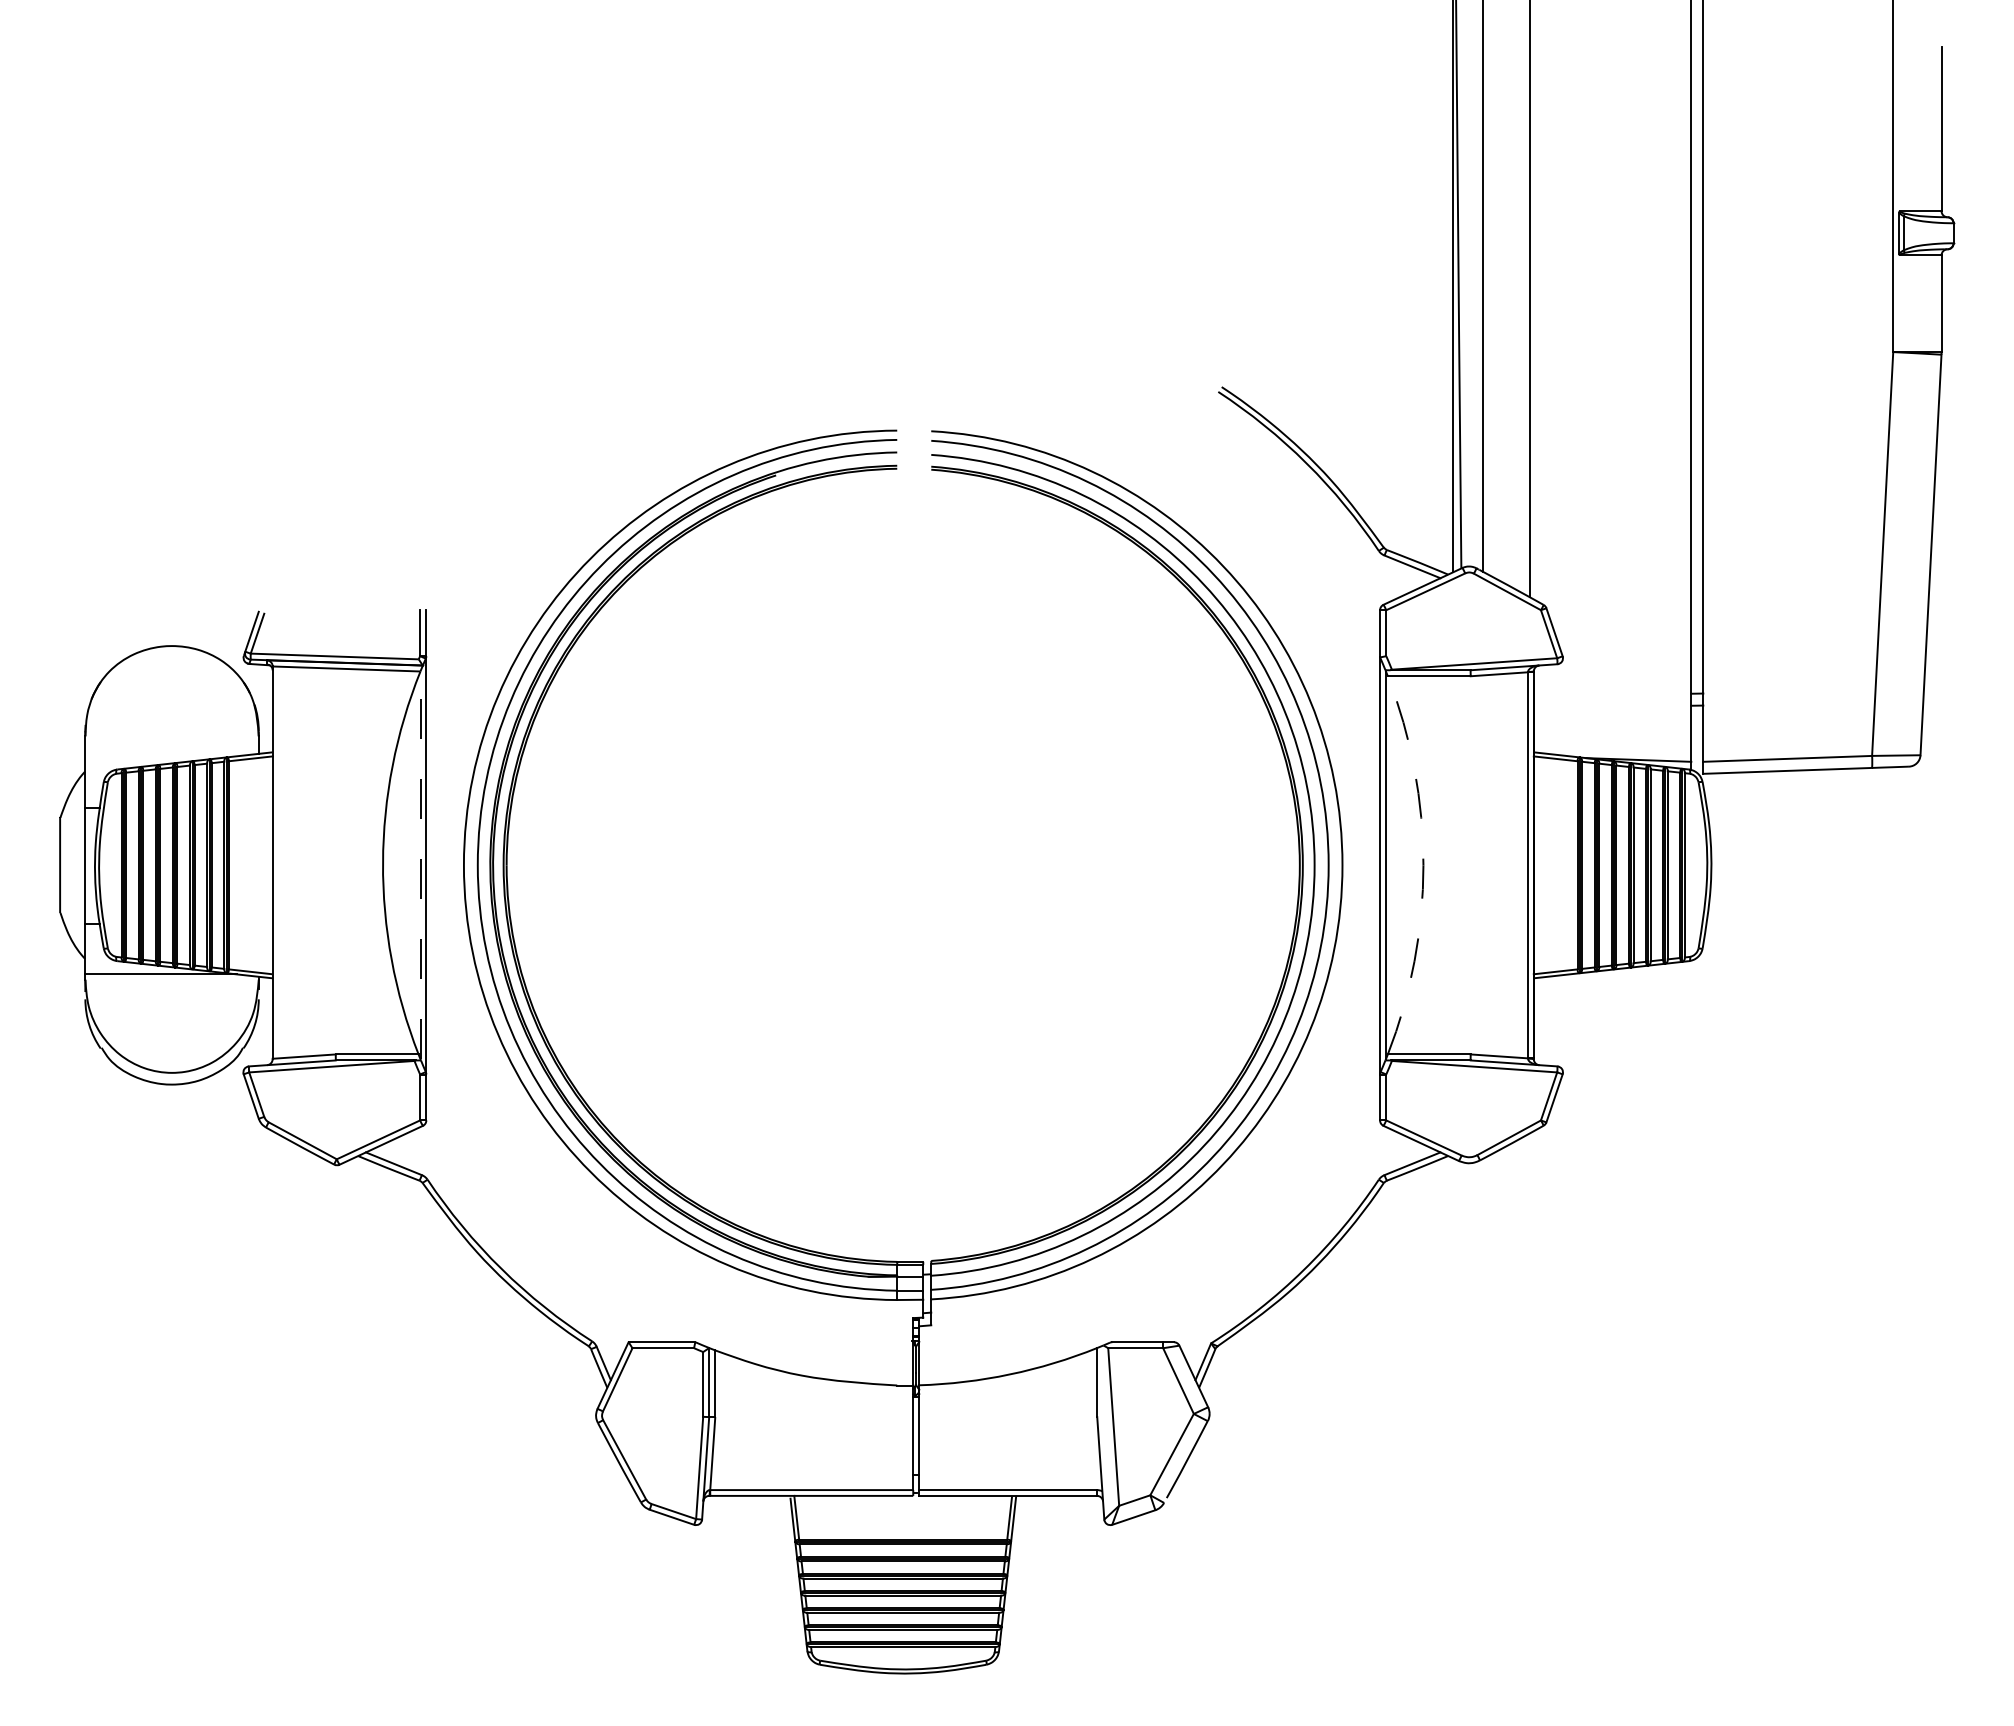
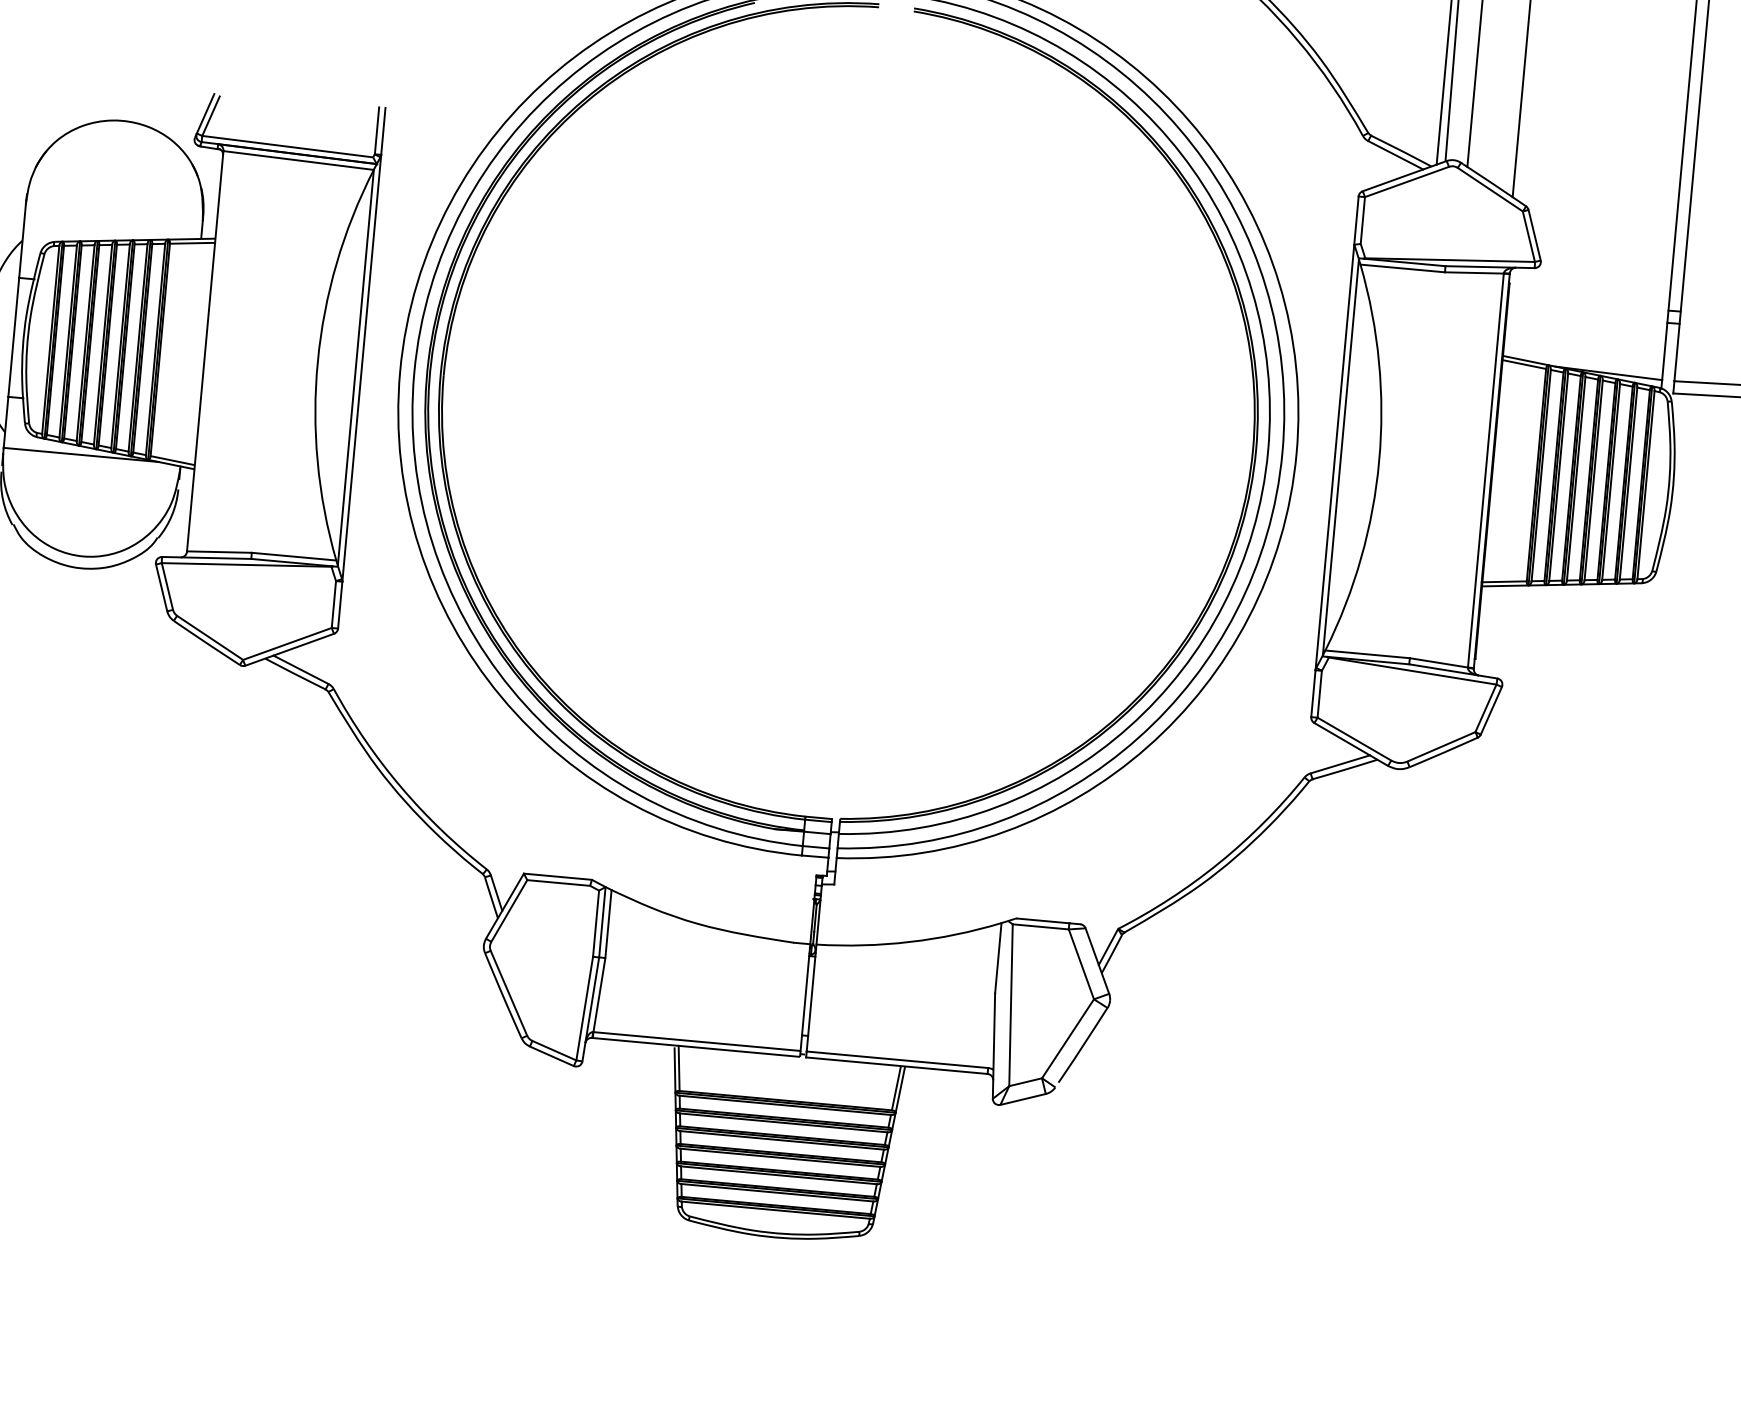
line: (420, 864) -> (355, 366), dashed -> solid
arc: (1423, 865) -> (1379, 461), dashed -> solid

